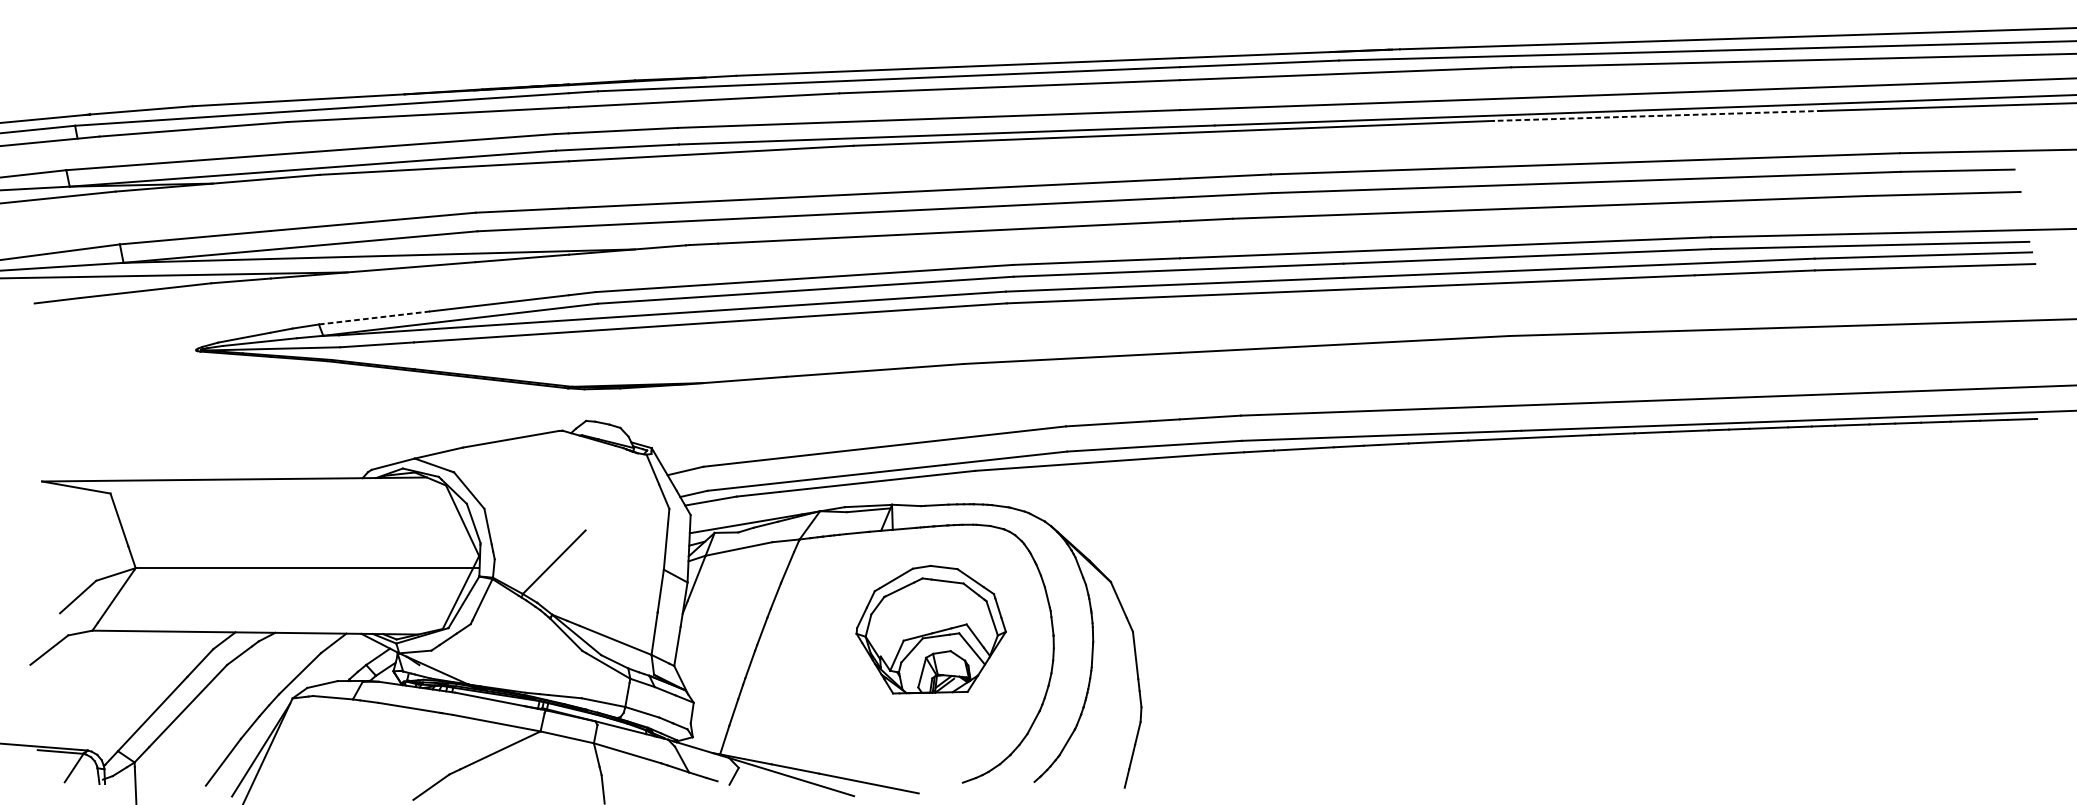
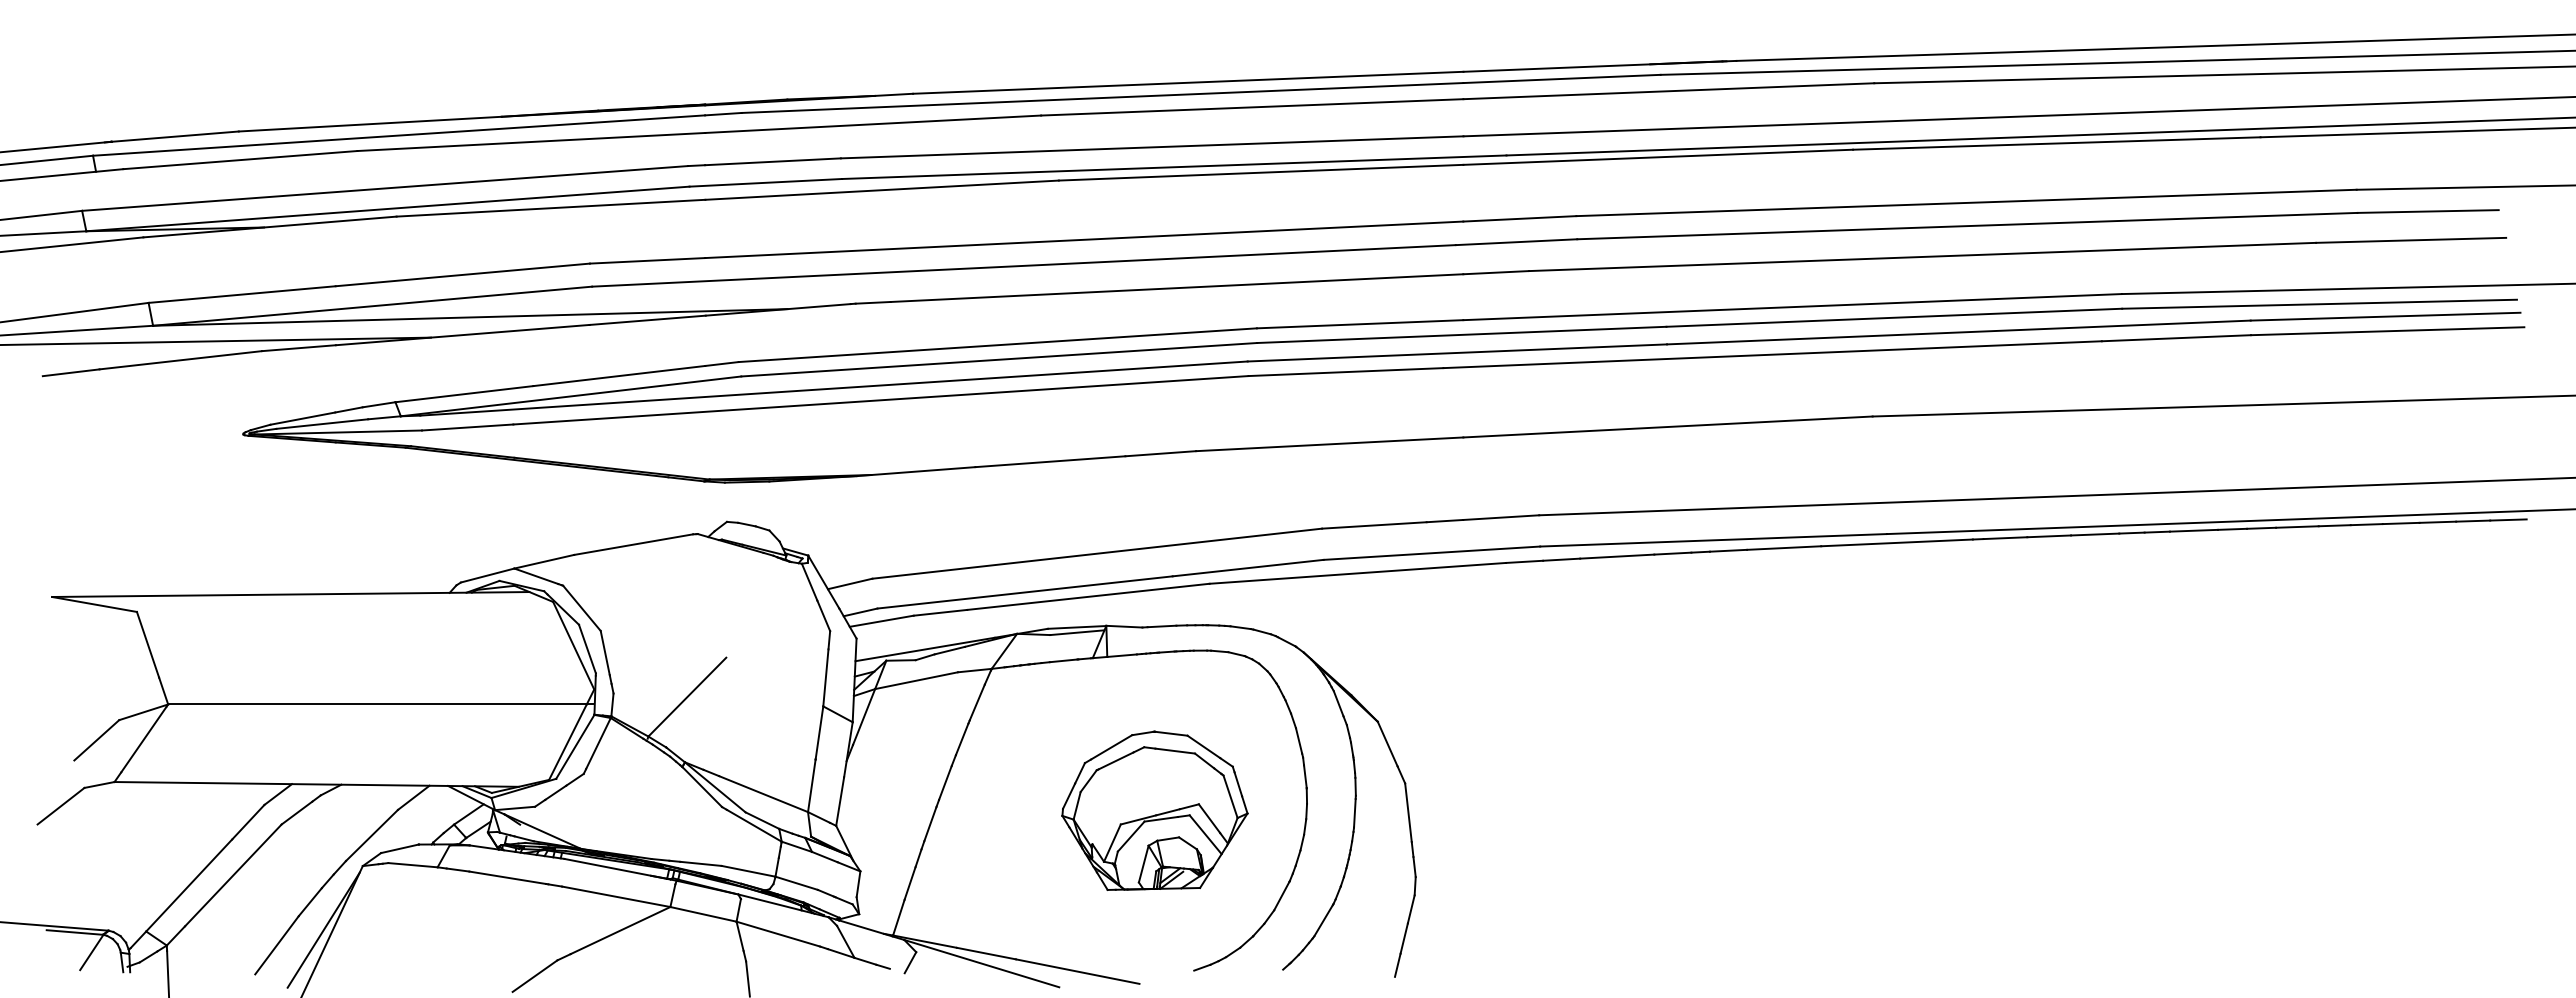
line: (1658, 115) -> (2056, 143), dashed -> solid
line: (374, 318) -> (464, 394), dashed -> solid
part: (930, 629) -> (1154, 810), moved

